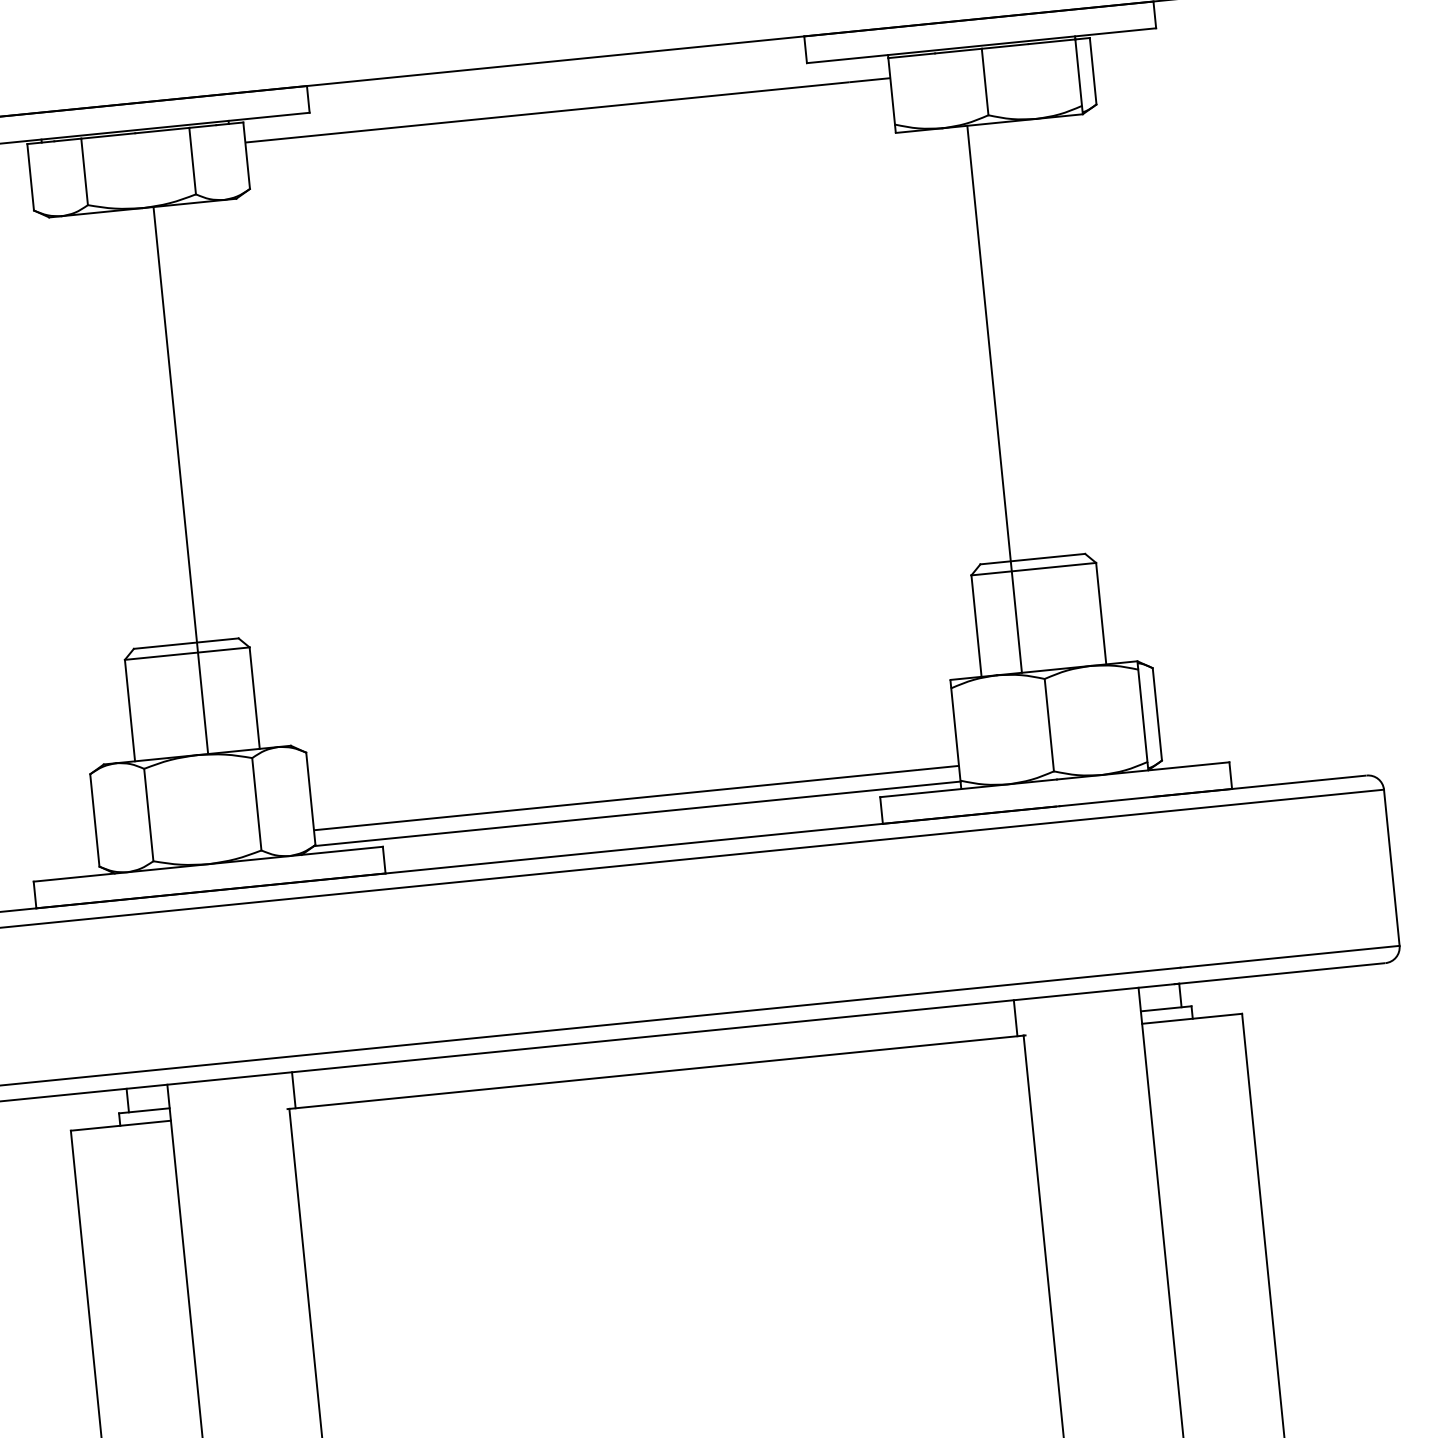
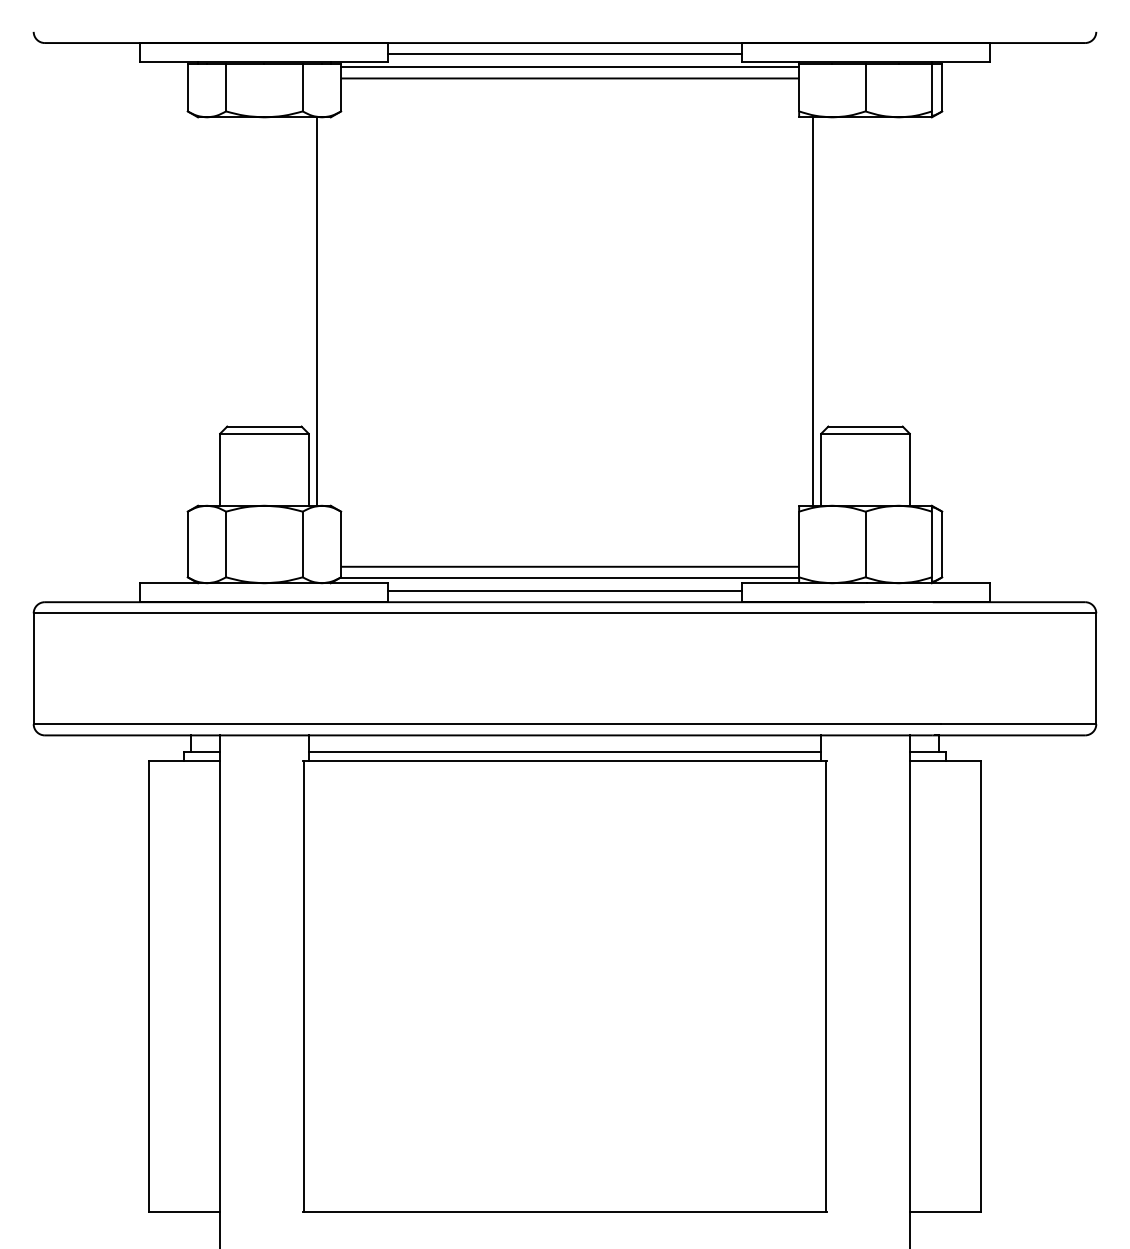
line: (556, 77) -> (564, 54), added
line: (566, 94) -> (570, 67), added
line: (994, 399) -> (812, 311), moved
line: (181, 480) -> (317, 311), moved
line: (632, 833) -> (564, 591), added
line: (654, 1060) -> (564, 752), added

